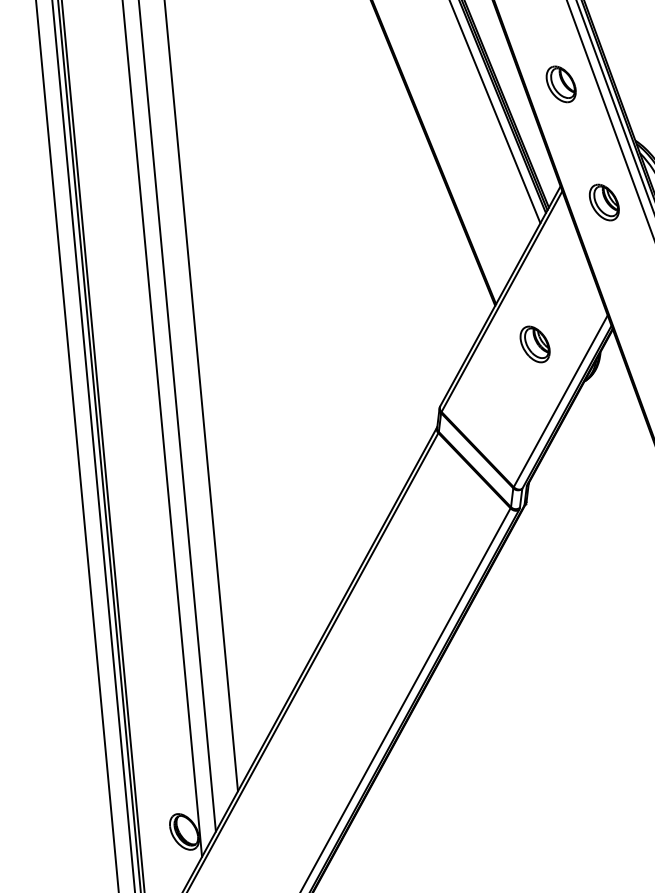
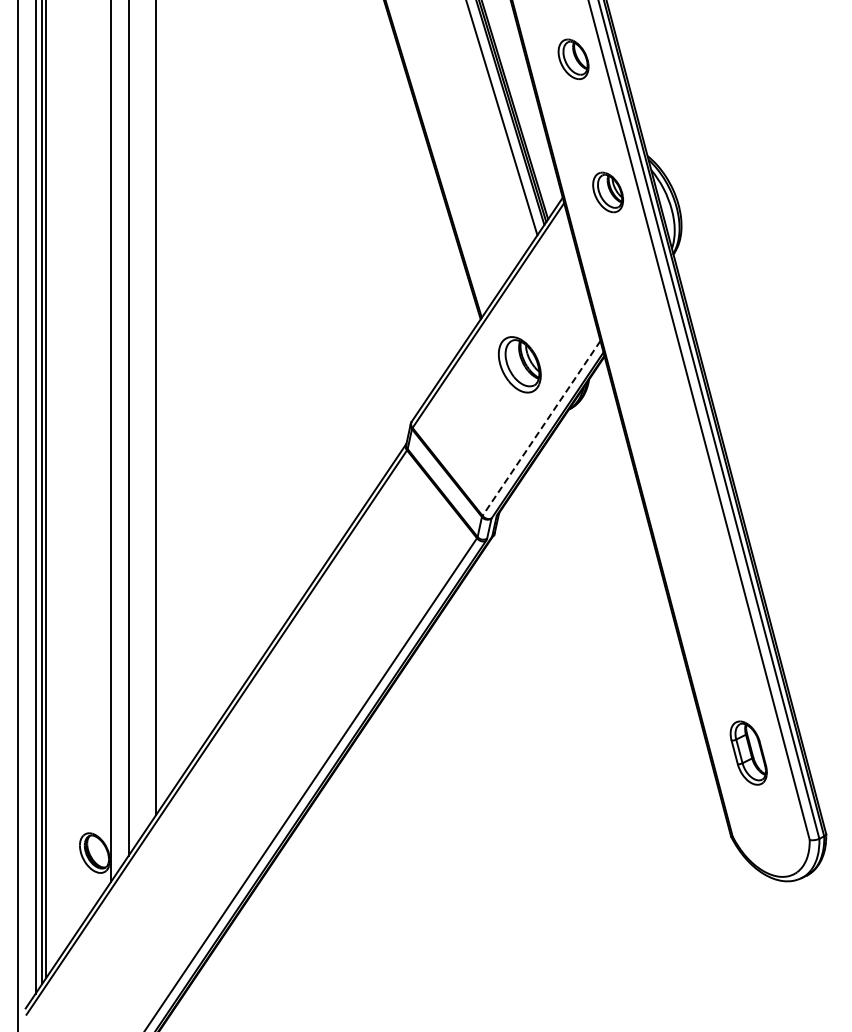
part: (561, 83) -> (573, 58), moved
part: (604, 202) -> (608, 192), moved
part: (534, 344) -> (519, 364), size x1.4
line: (560, 401) -> (541, 428), solid -> dashed

